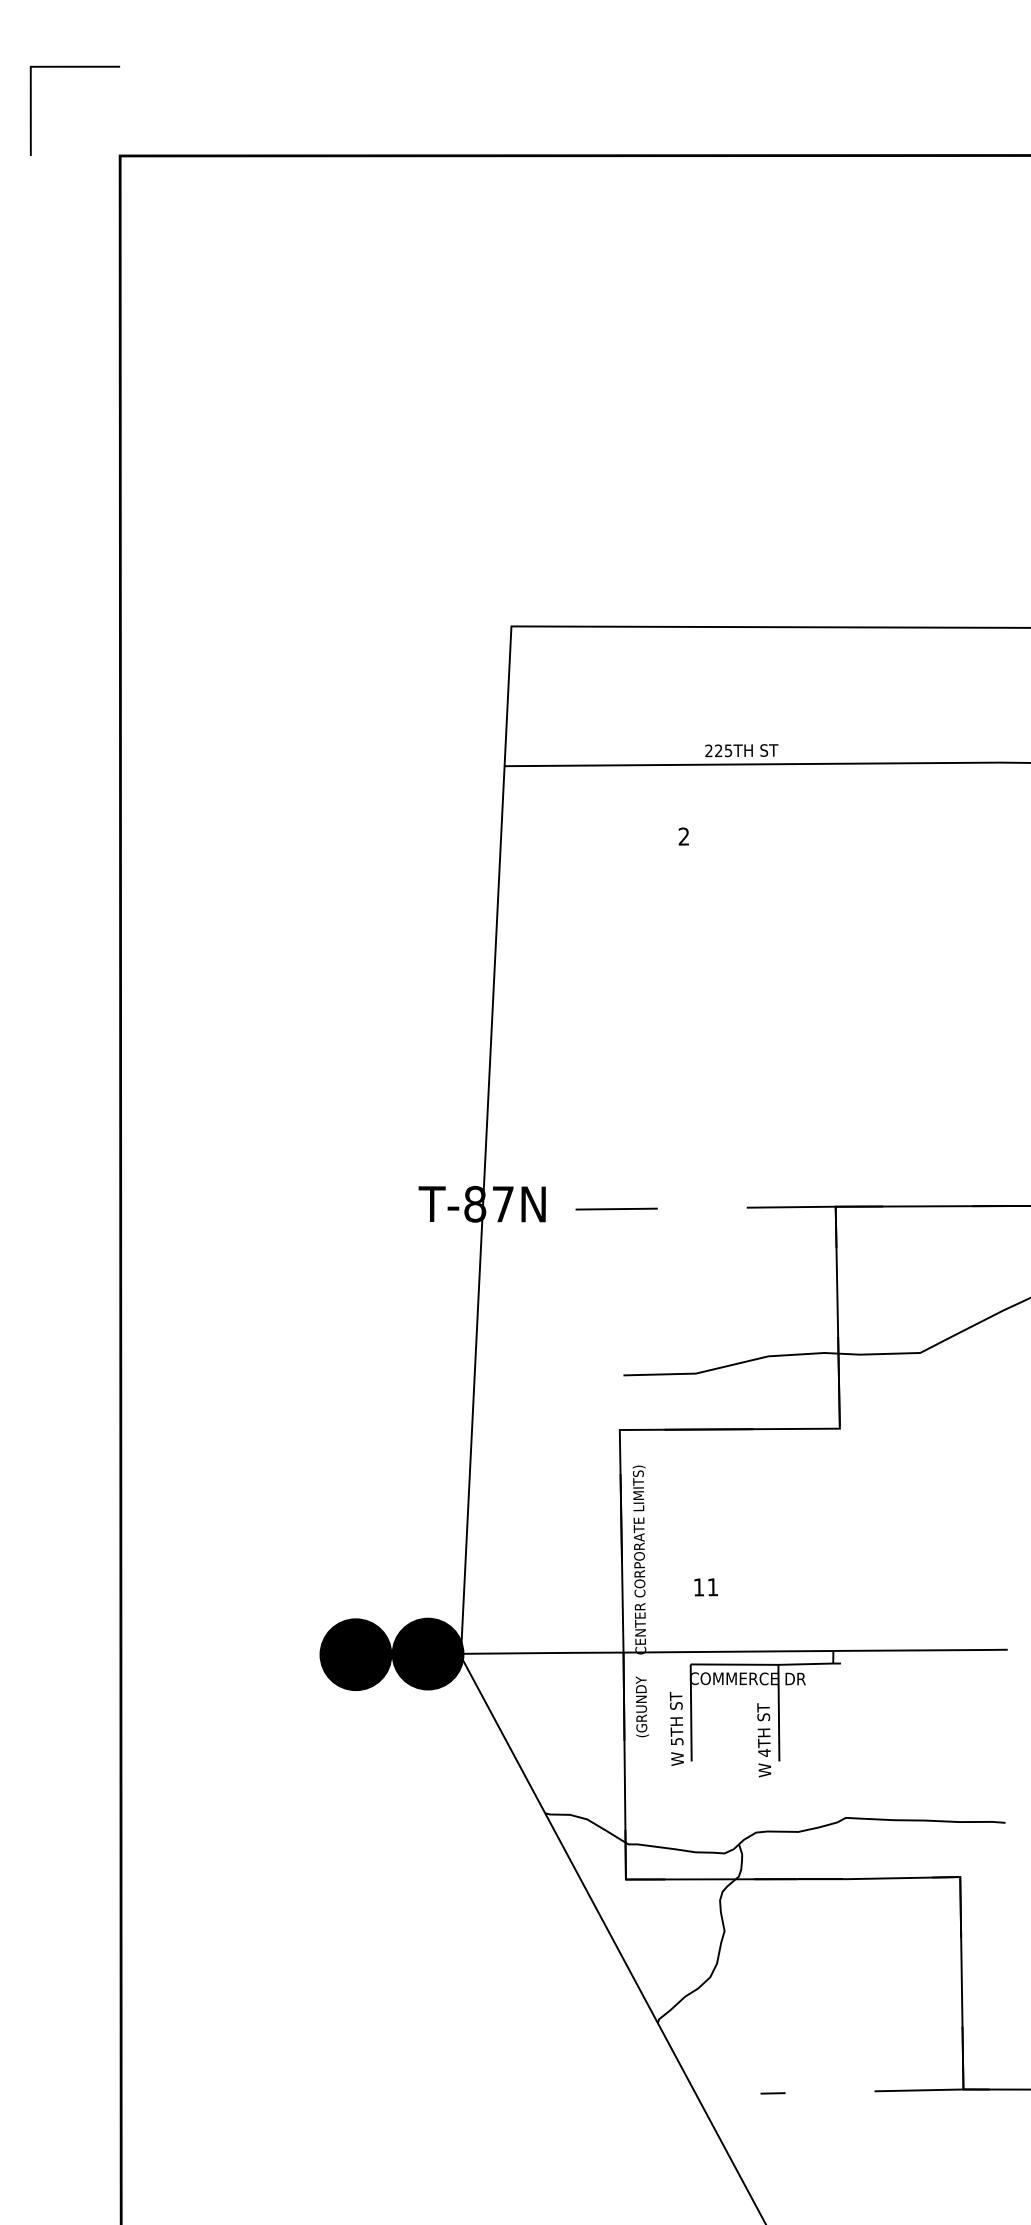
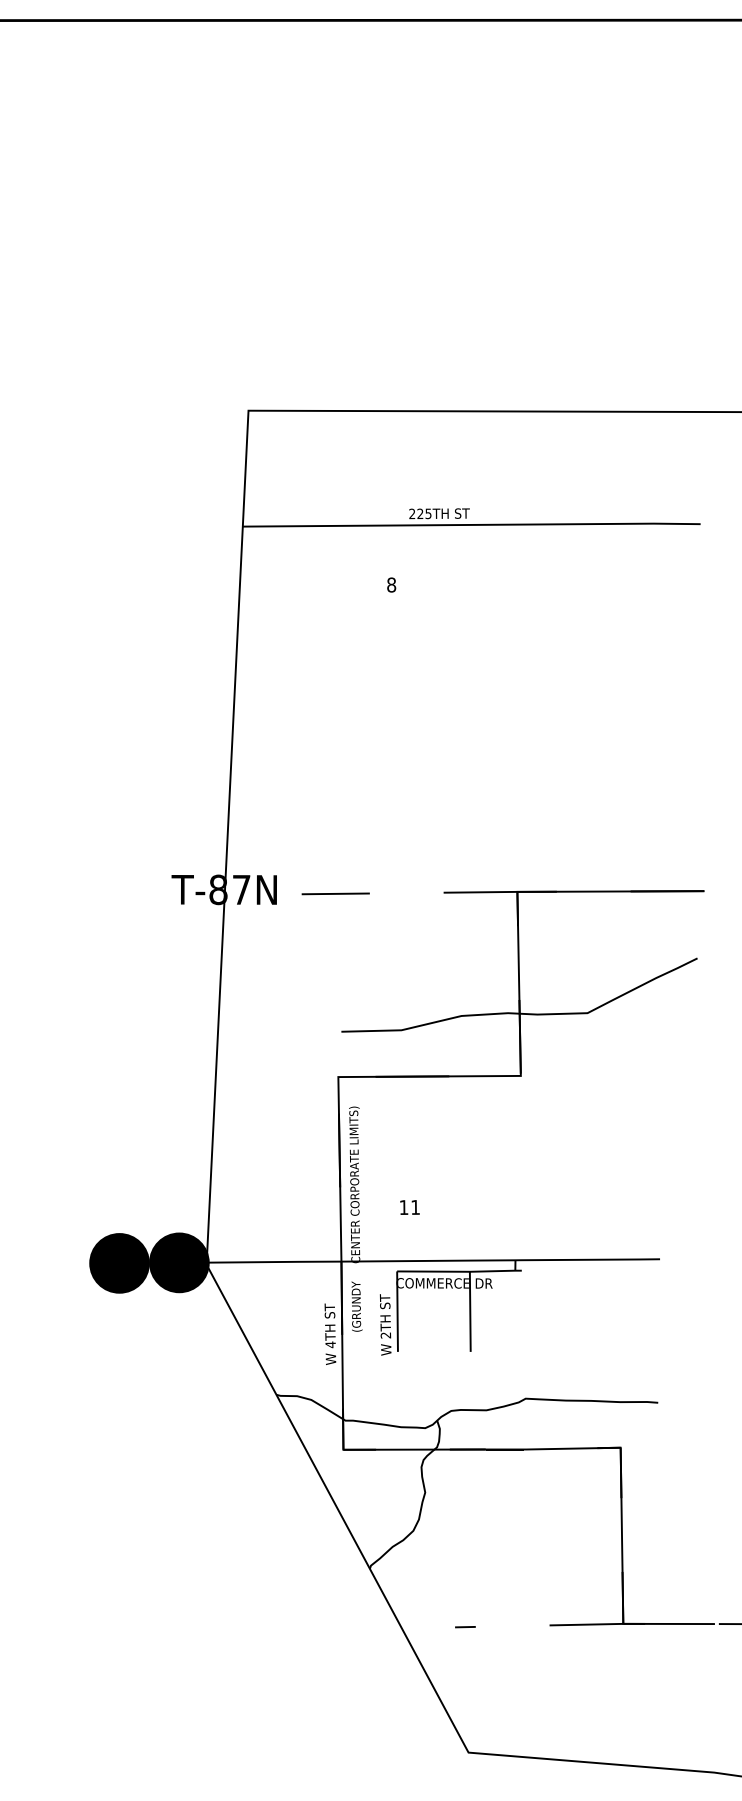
text: (683, 836) -> (391, 584), 2 -> 8
text: (764, 1740) -> (330, 1334), moved
text: (676, 1741) -> (385, 1335), 5TH -> 2TH

